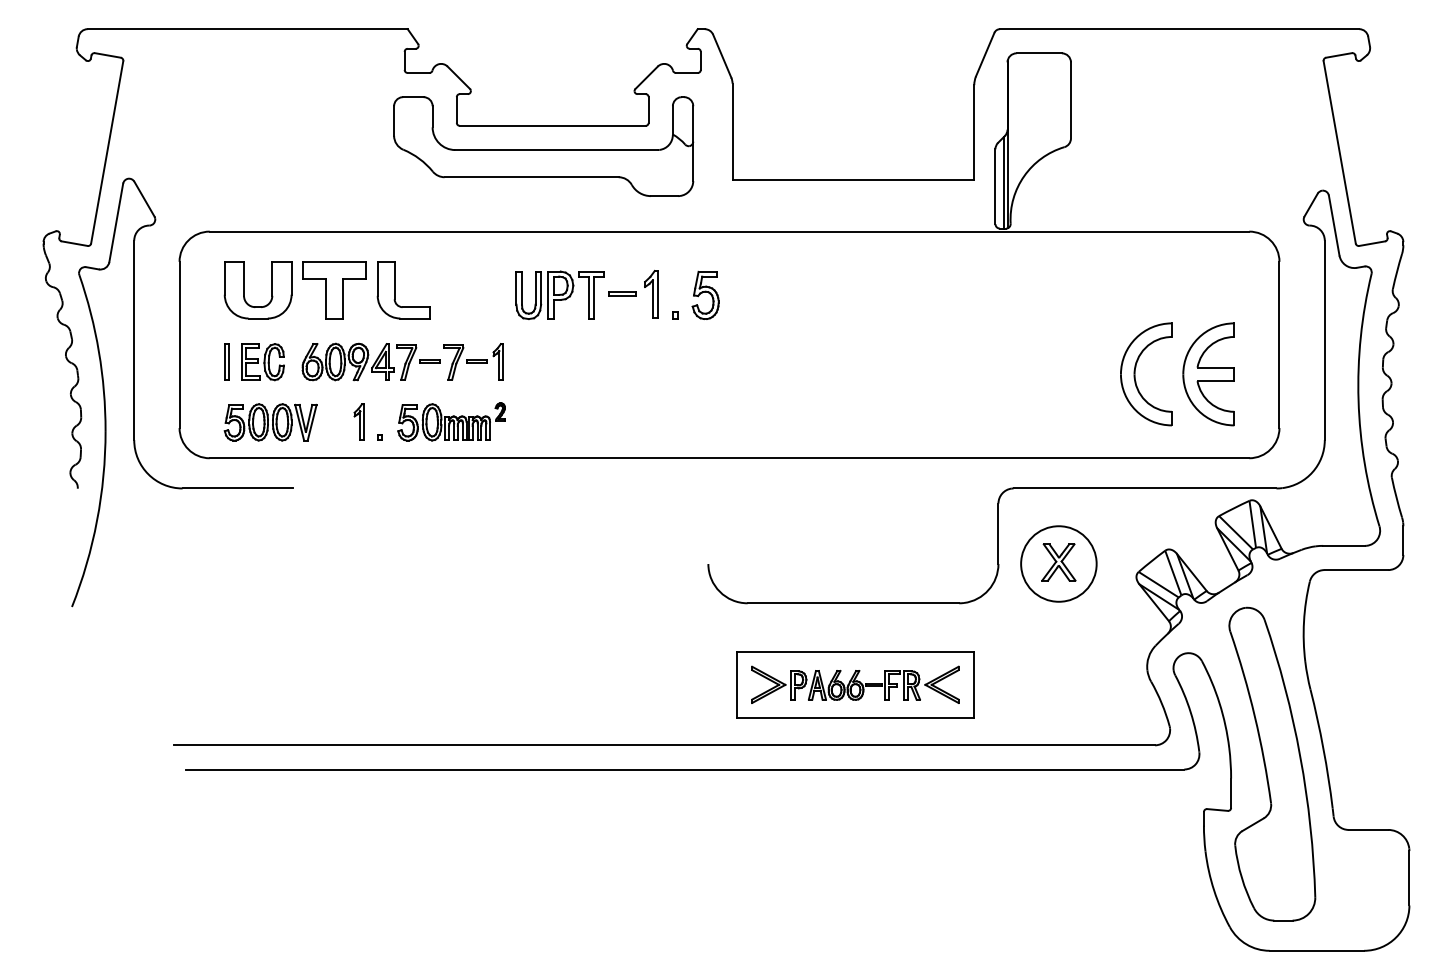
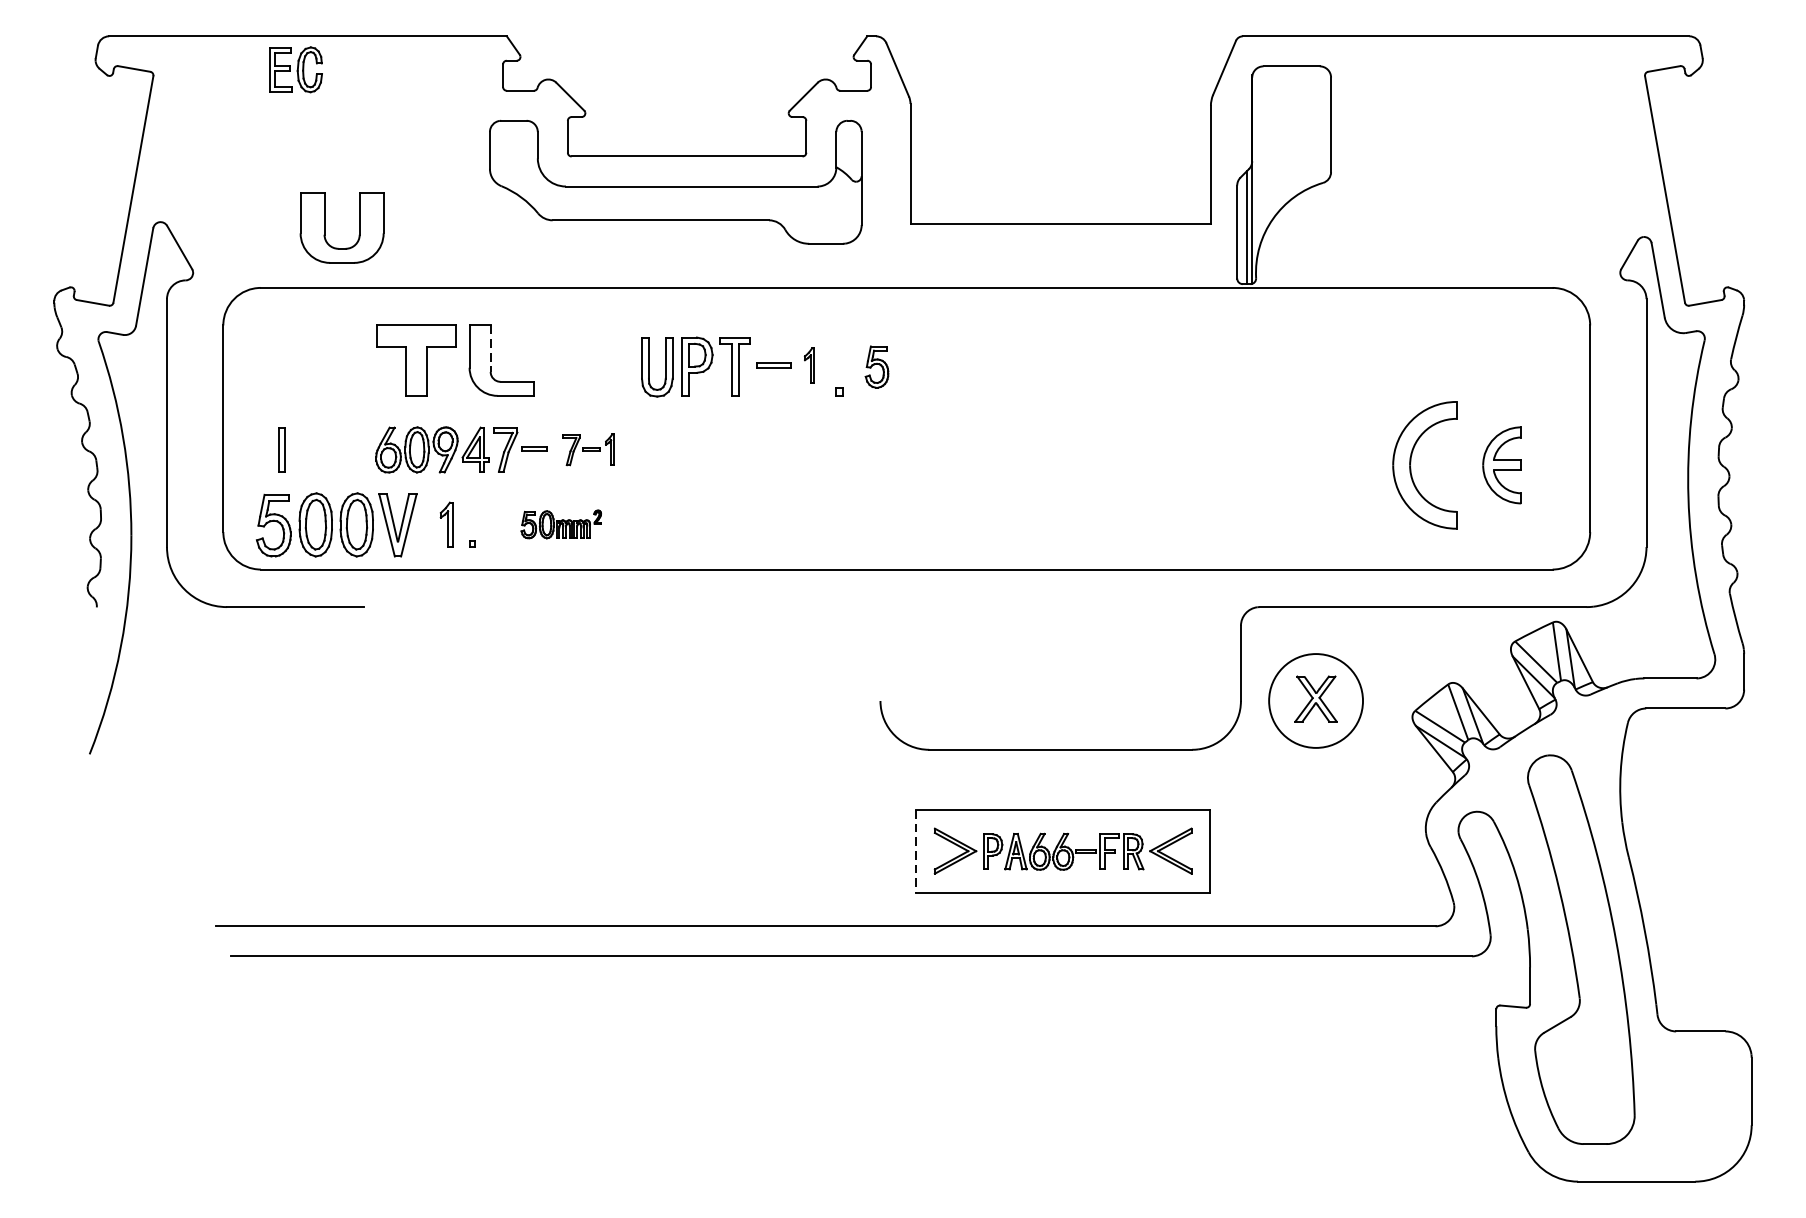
line: (394, 280) -> (490, 348), solid -> dashed
part: (244, 290) -> (325, 228), moved
part: (651, 293) -> (809, 364), size x0.6
part: (705, 294) -> (876, 366), size x0.7
part: (473, 361) -> (588, 449), size x0.7
part: (262, 362) -> (295, 70), moved
part: (1208, 374) -> (1501, 465), size x0.6
part: (451, 421) -> (561, 523), size x0.6
part: (270, 422) -> (336, 525), size x1.4
line: (737, 685) -> (916, 851), solid -> dashed

